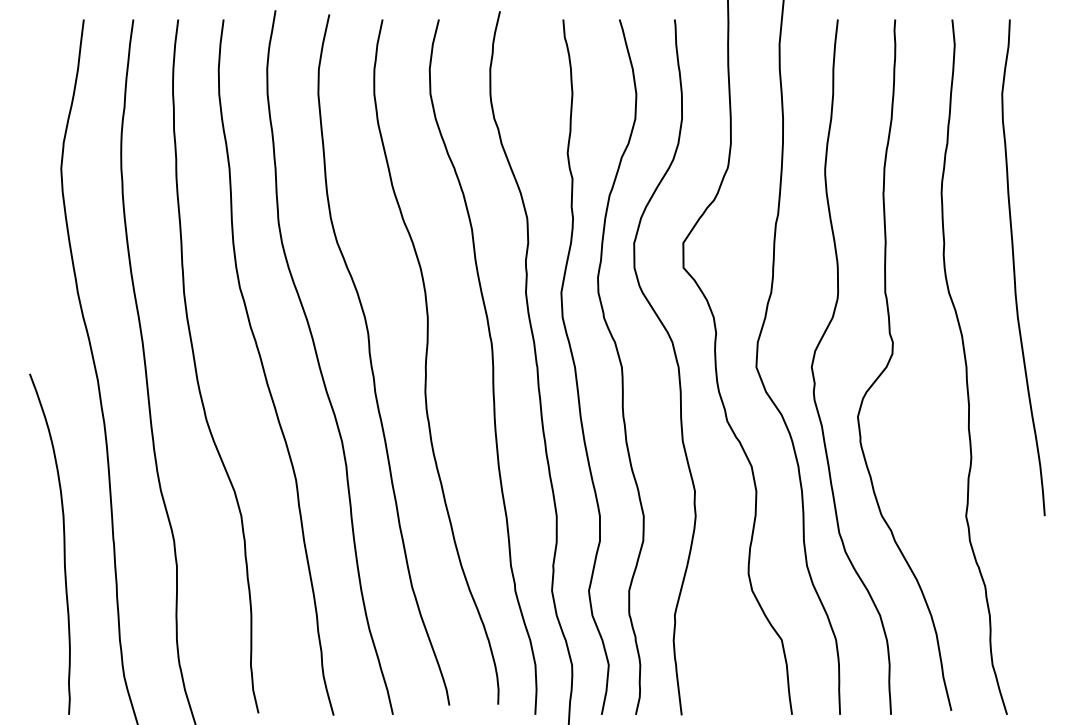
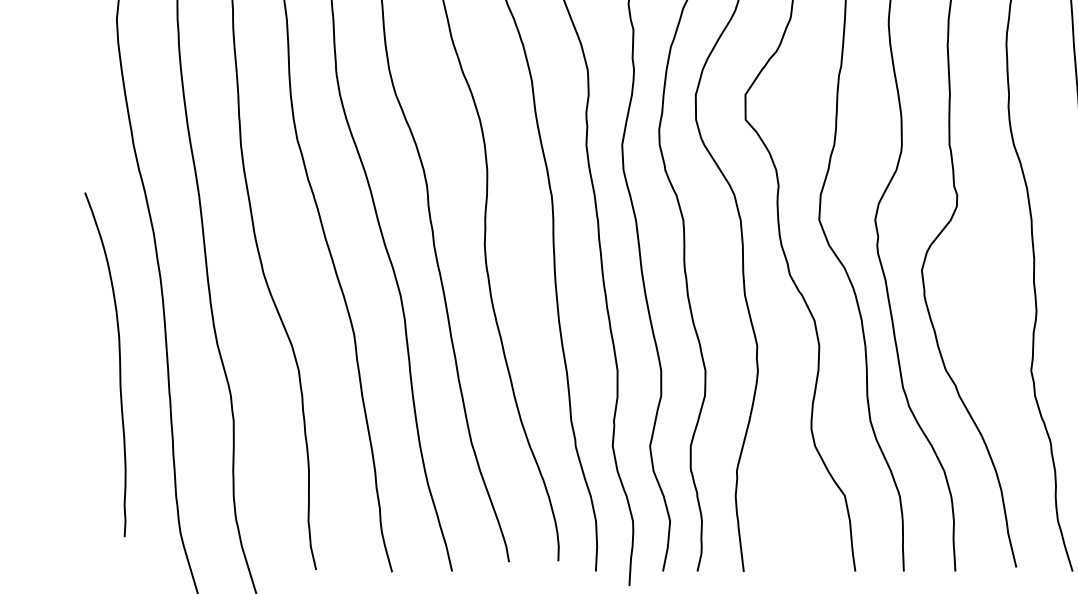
curve: (63, 543) -> (119, 364), moved

